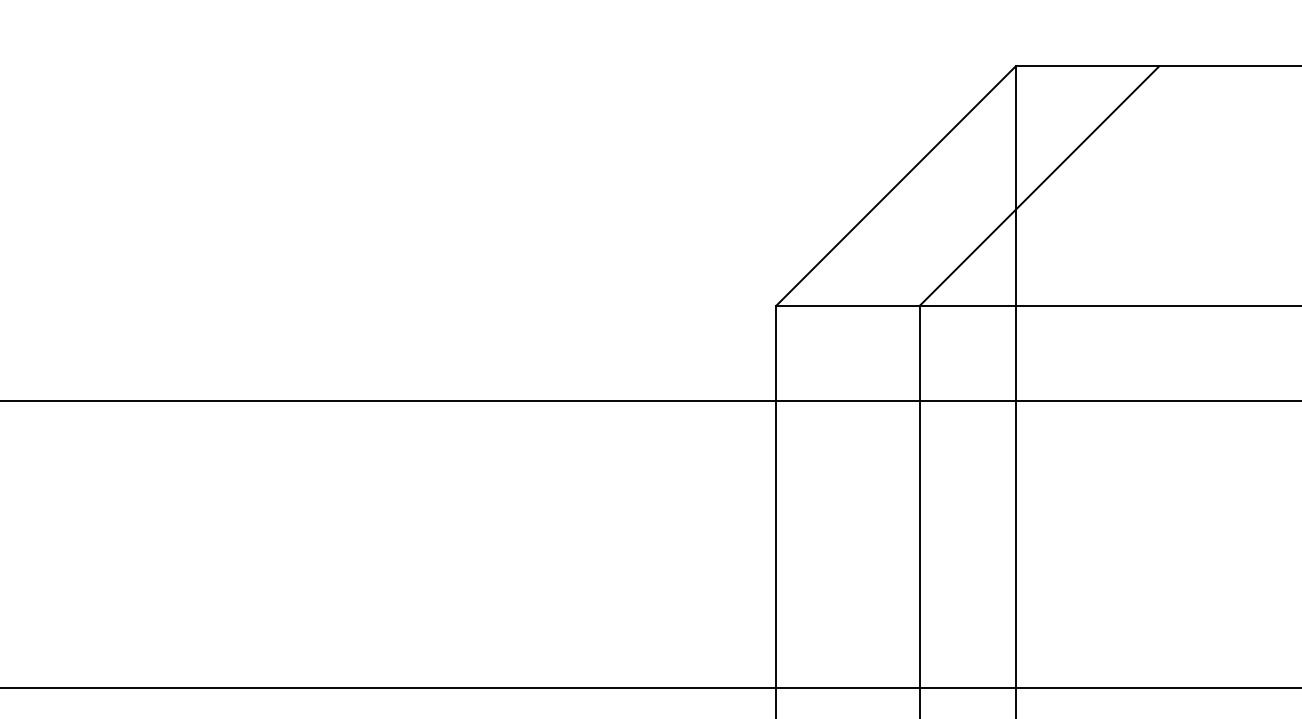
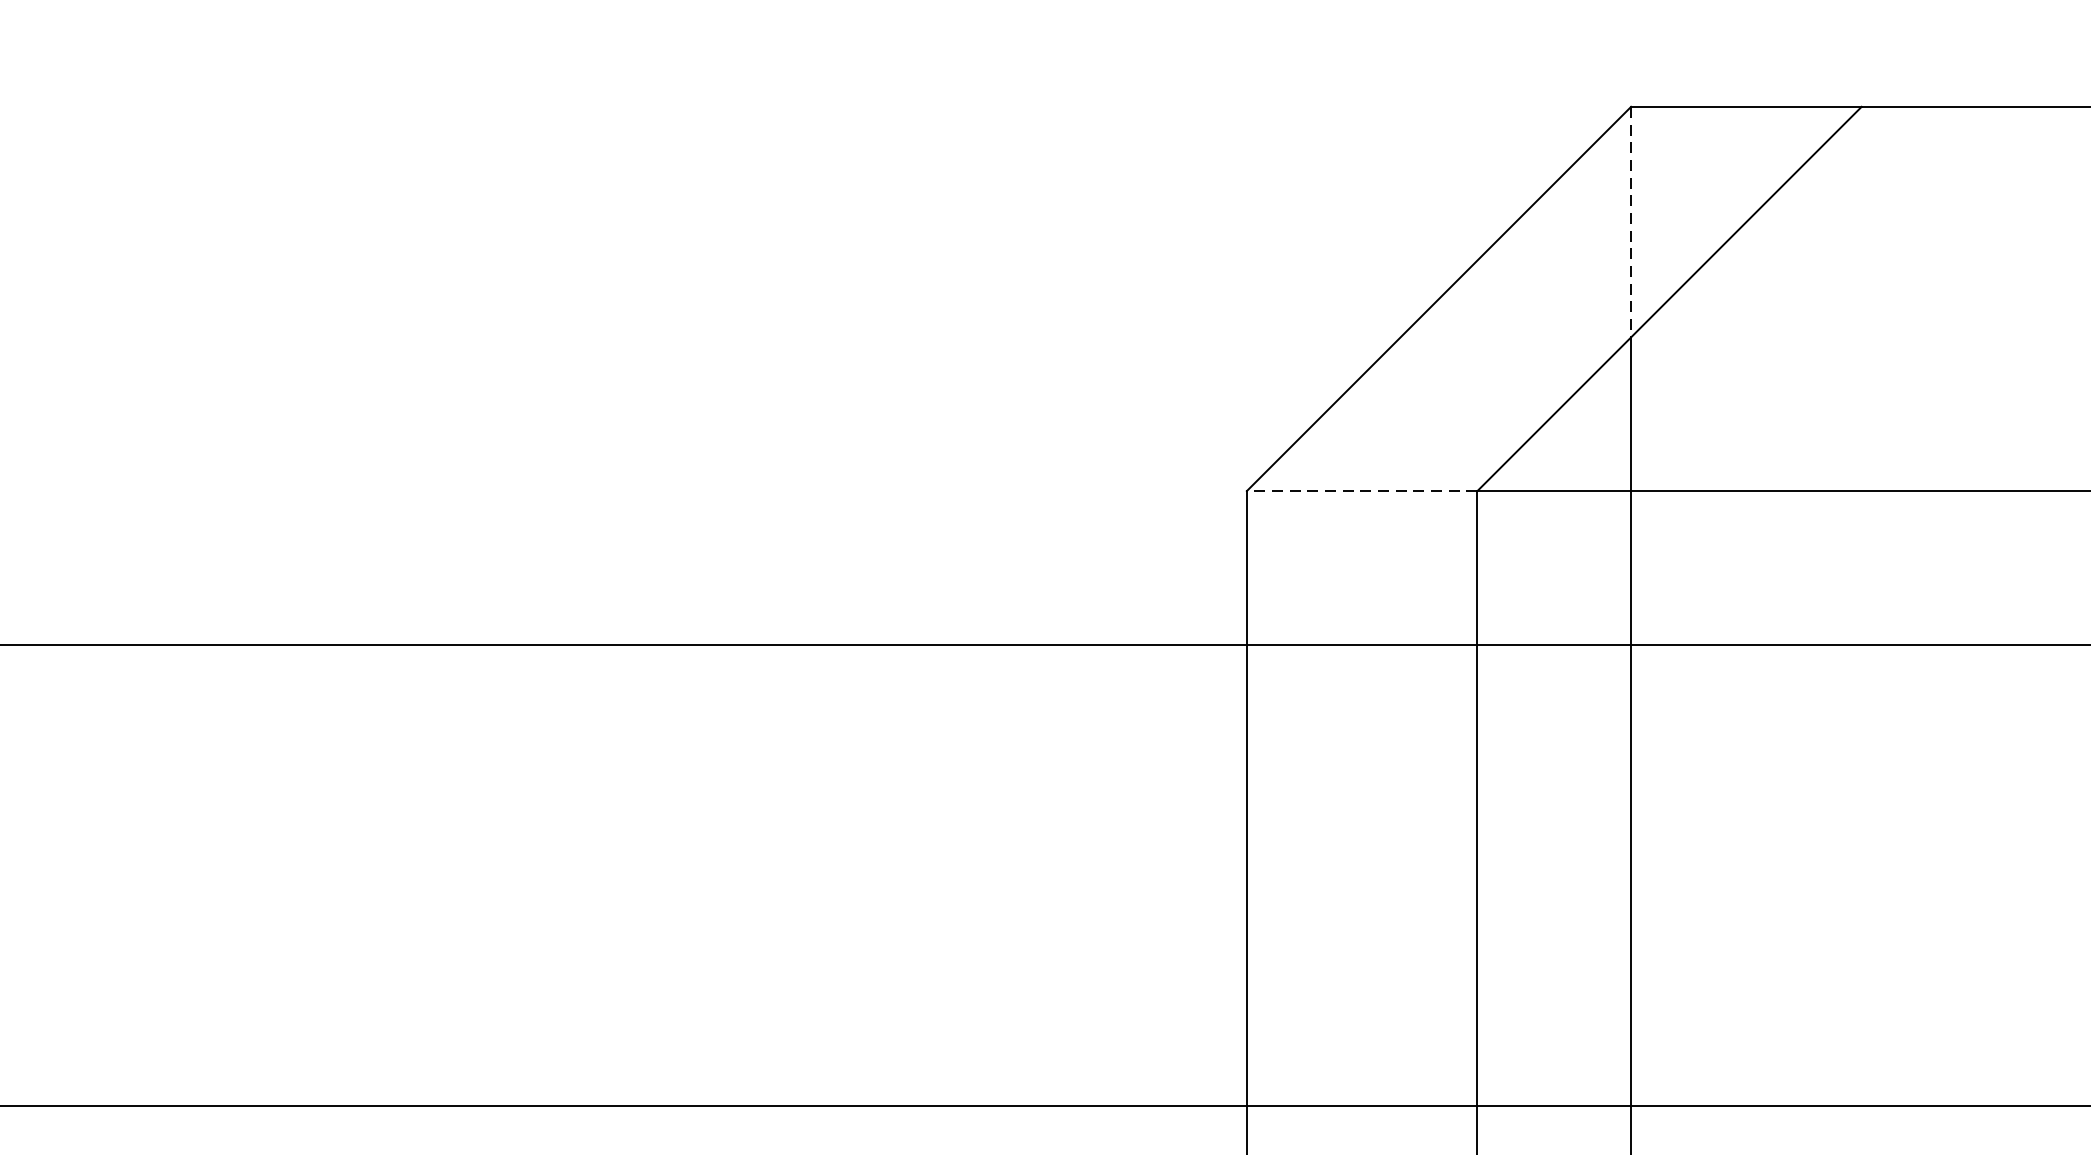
line: (1015, 138) -> (1630, 222), solid -> dashed
line: (848, 305) -> (1362, 490), solid -> dashed

